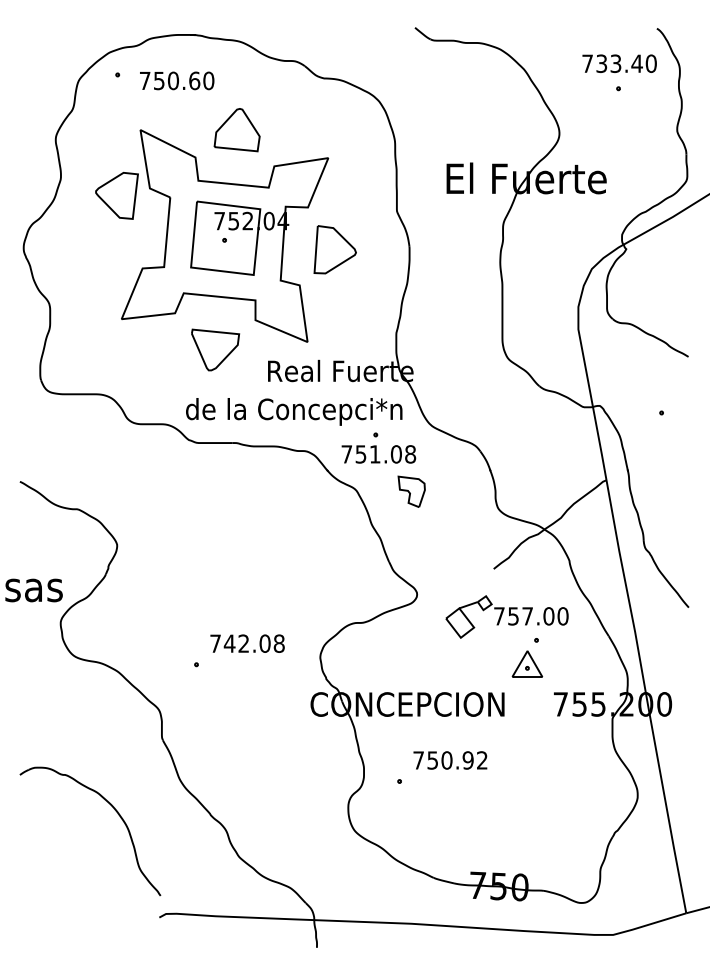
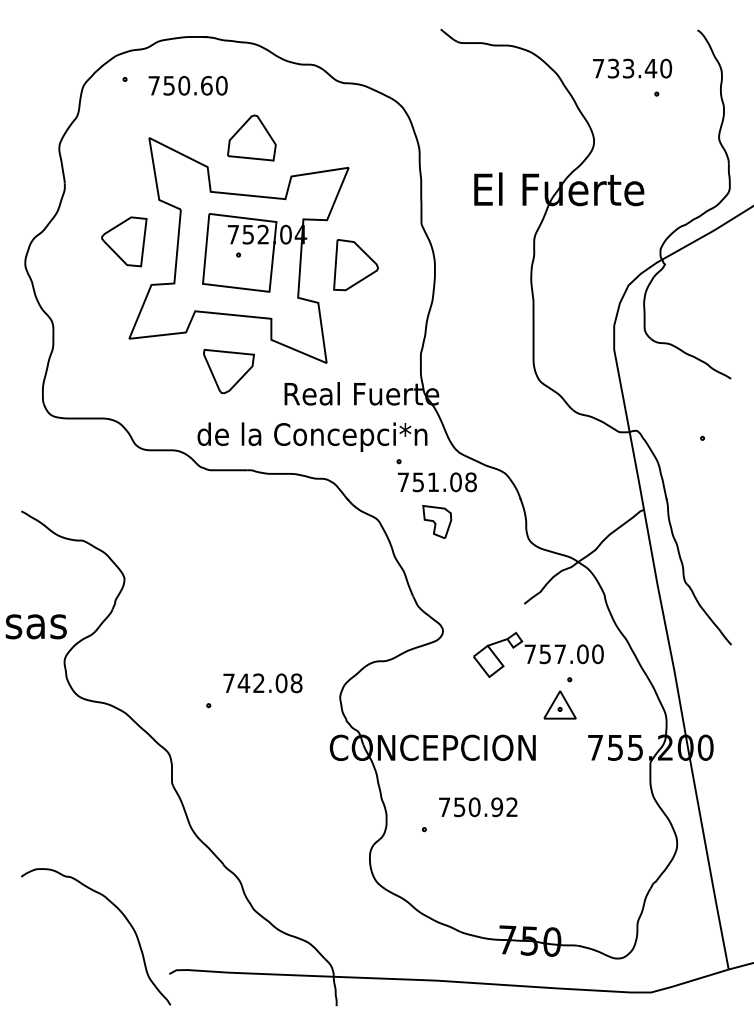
text: (619, 63) -> (632, 68), moved
part: (116, 195) -> (123, 241), moved
text: (378, 454) -> (436, 482), moved
part: (114, 810) -> (121, 914), moved

